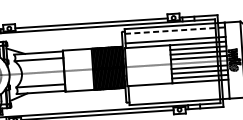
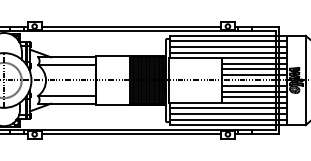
line: (174, 30) -> (228, 41), dashed -> solid
line: (175, 34) -> (228, 46), added
line: (178, 87) -> (228, 108), added
line: (179, 92) -> (228, 114), added
line: (179, 97) -> (228, 119), added

